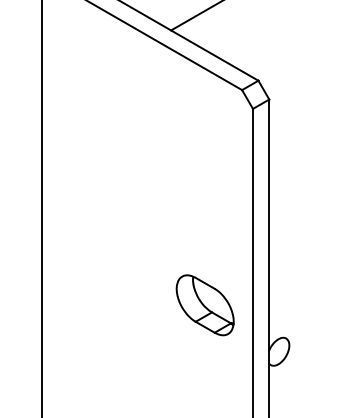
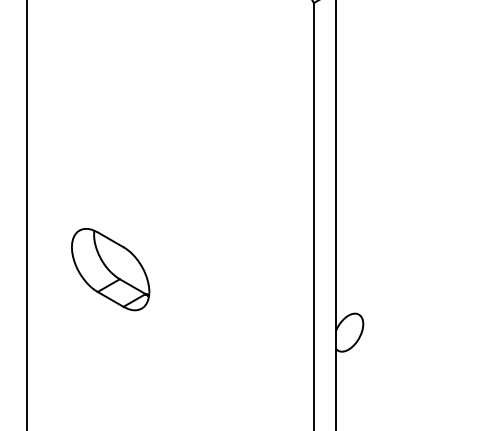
part: (204, 305) -> (109, 269), moved

